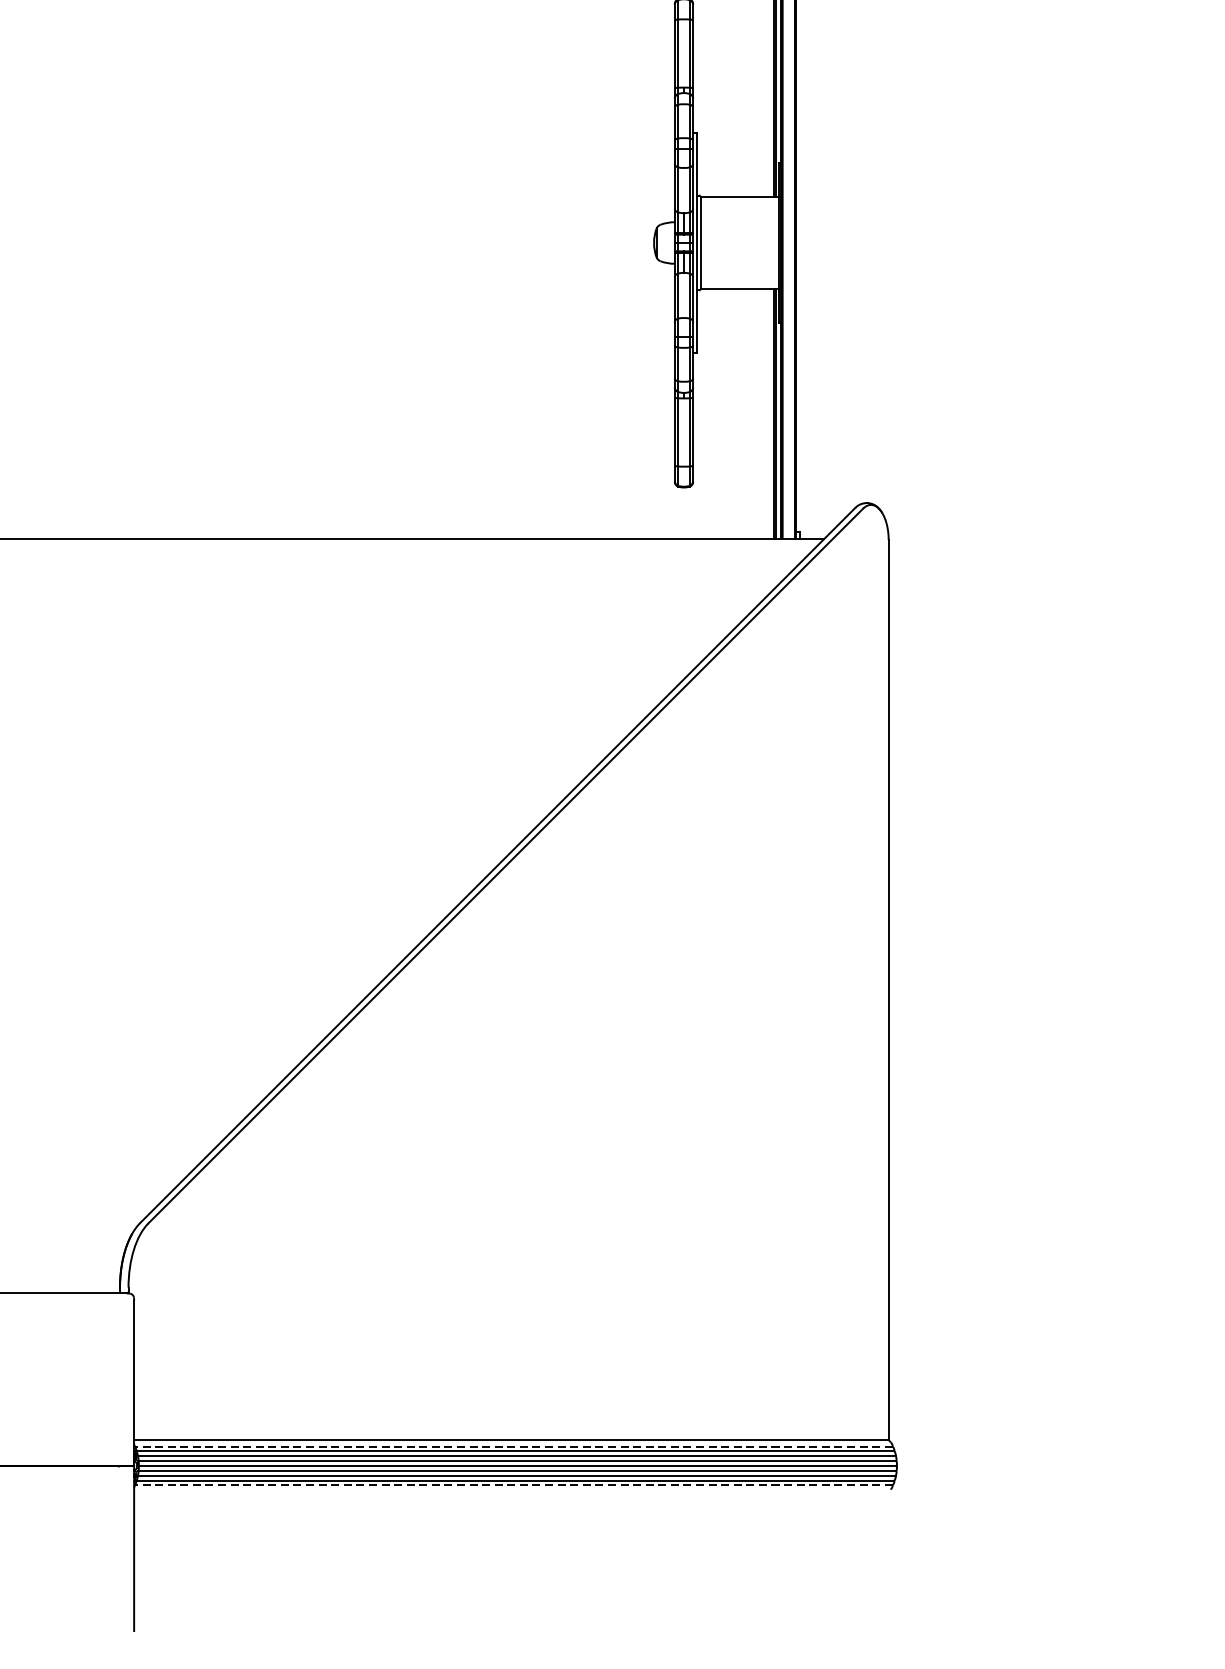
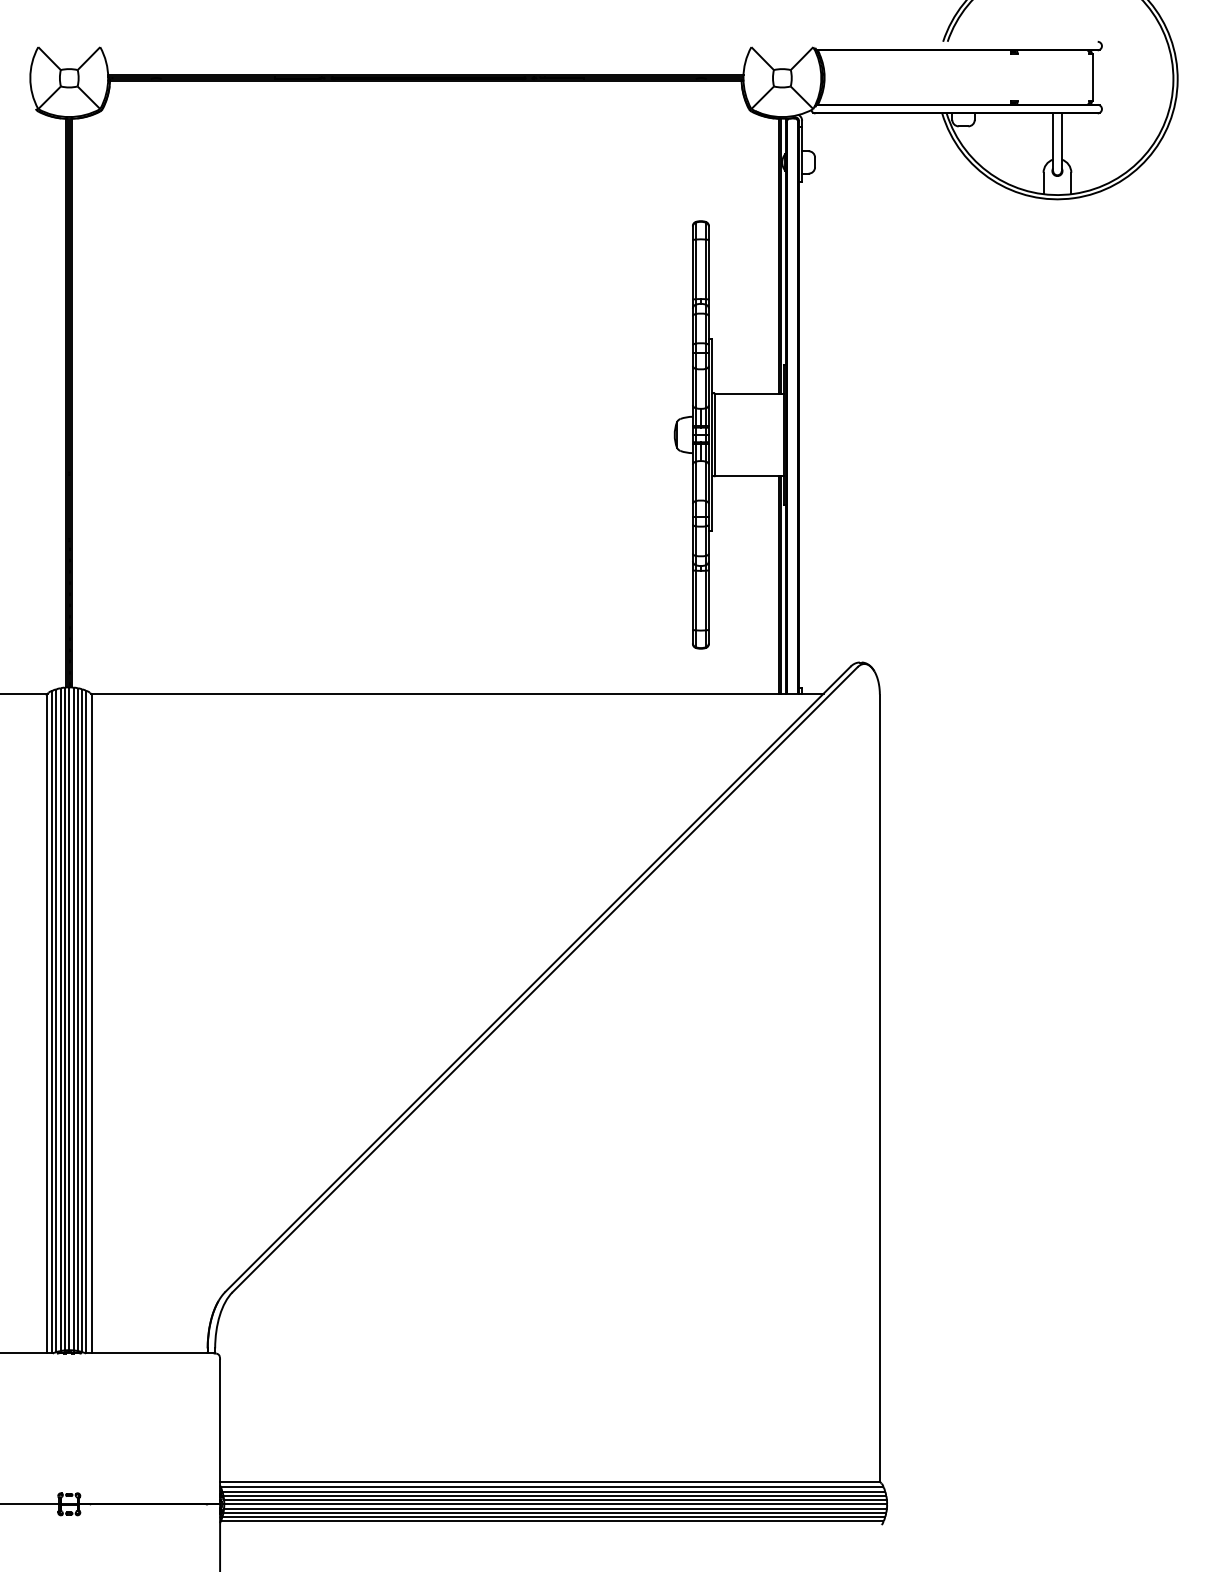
line: (513, 1446) -> (551, 1487), dashed -> solid
line: (513, 1485) -> (551, 1521), dashed -> solid

